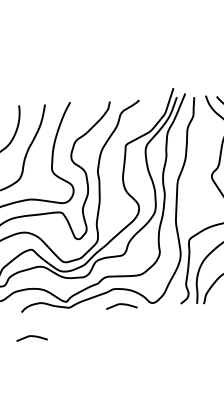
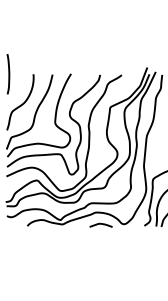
curve: (31, 337) -> (33, 244), removed

